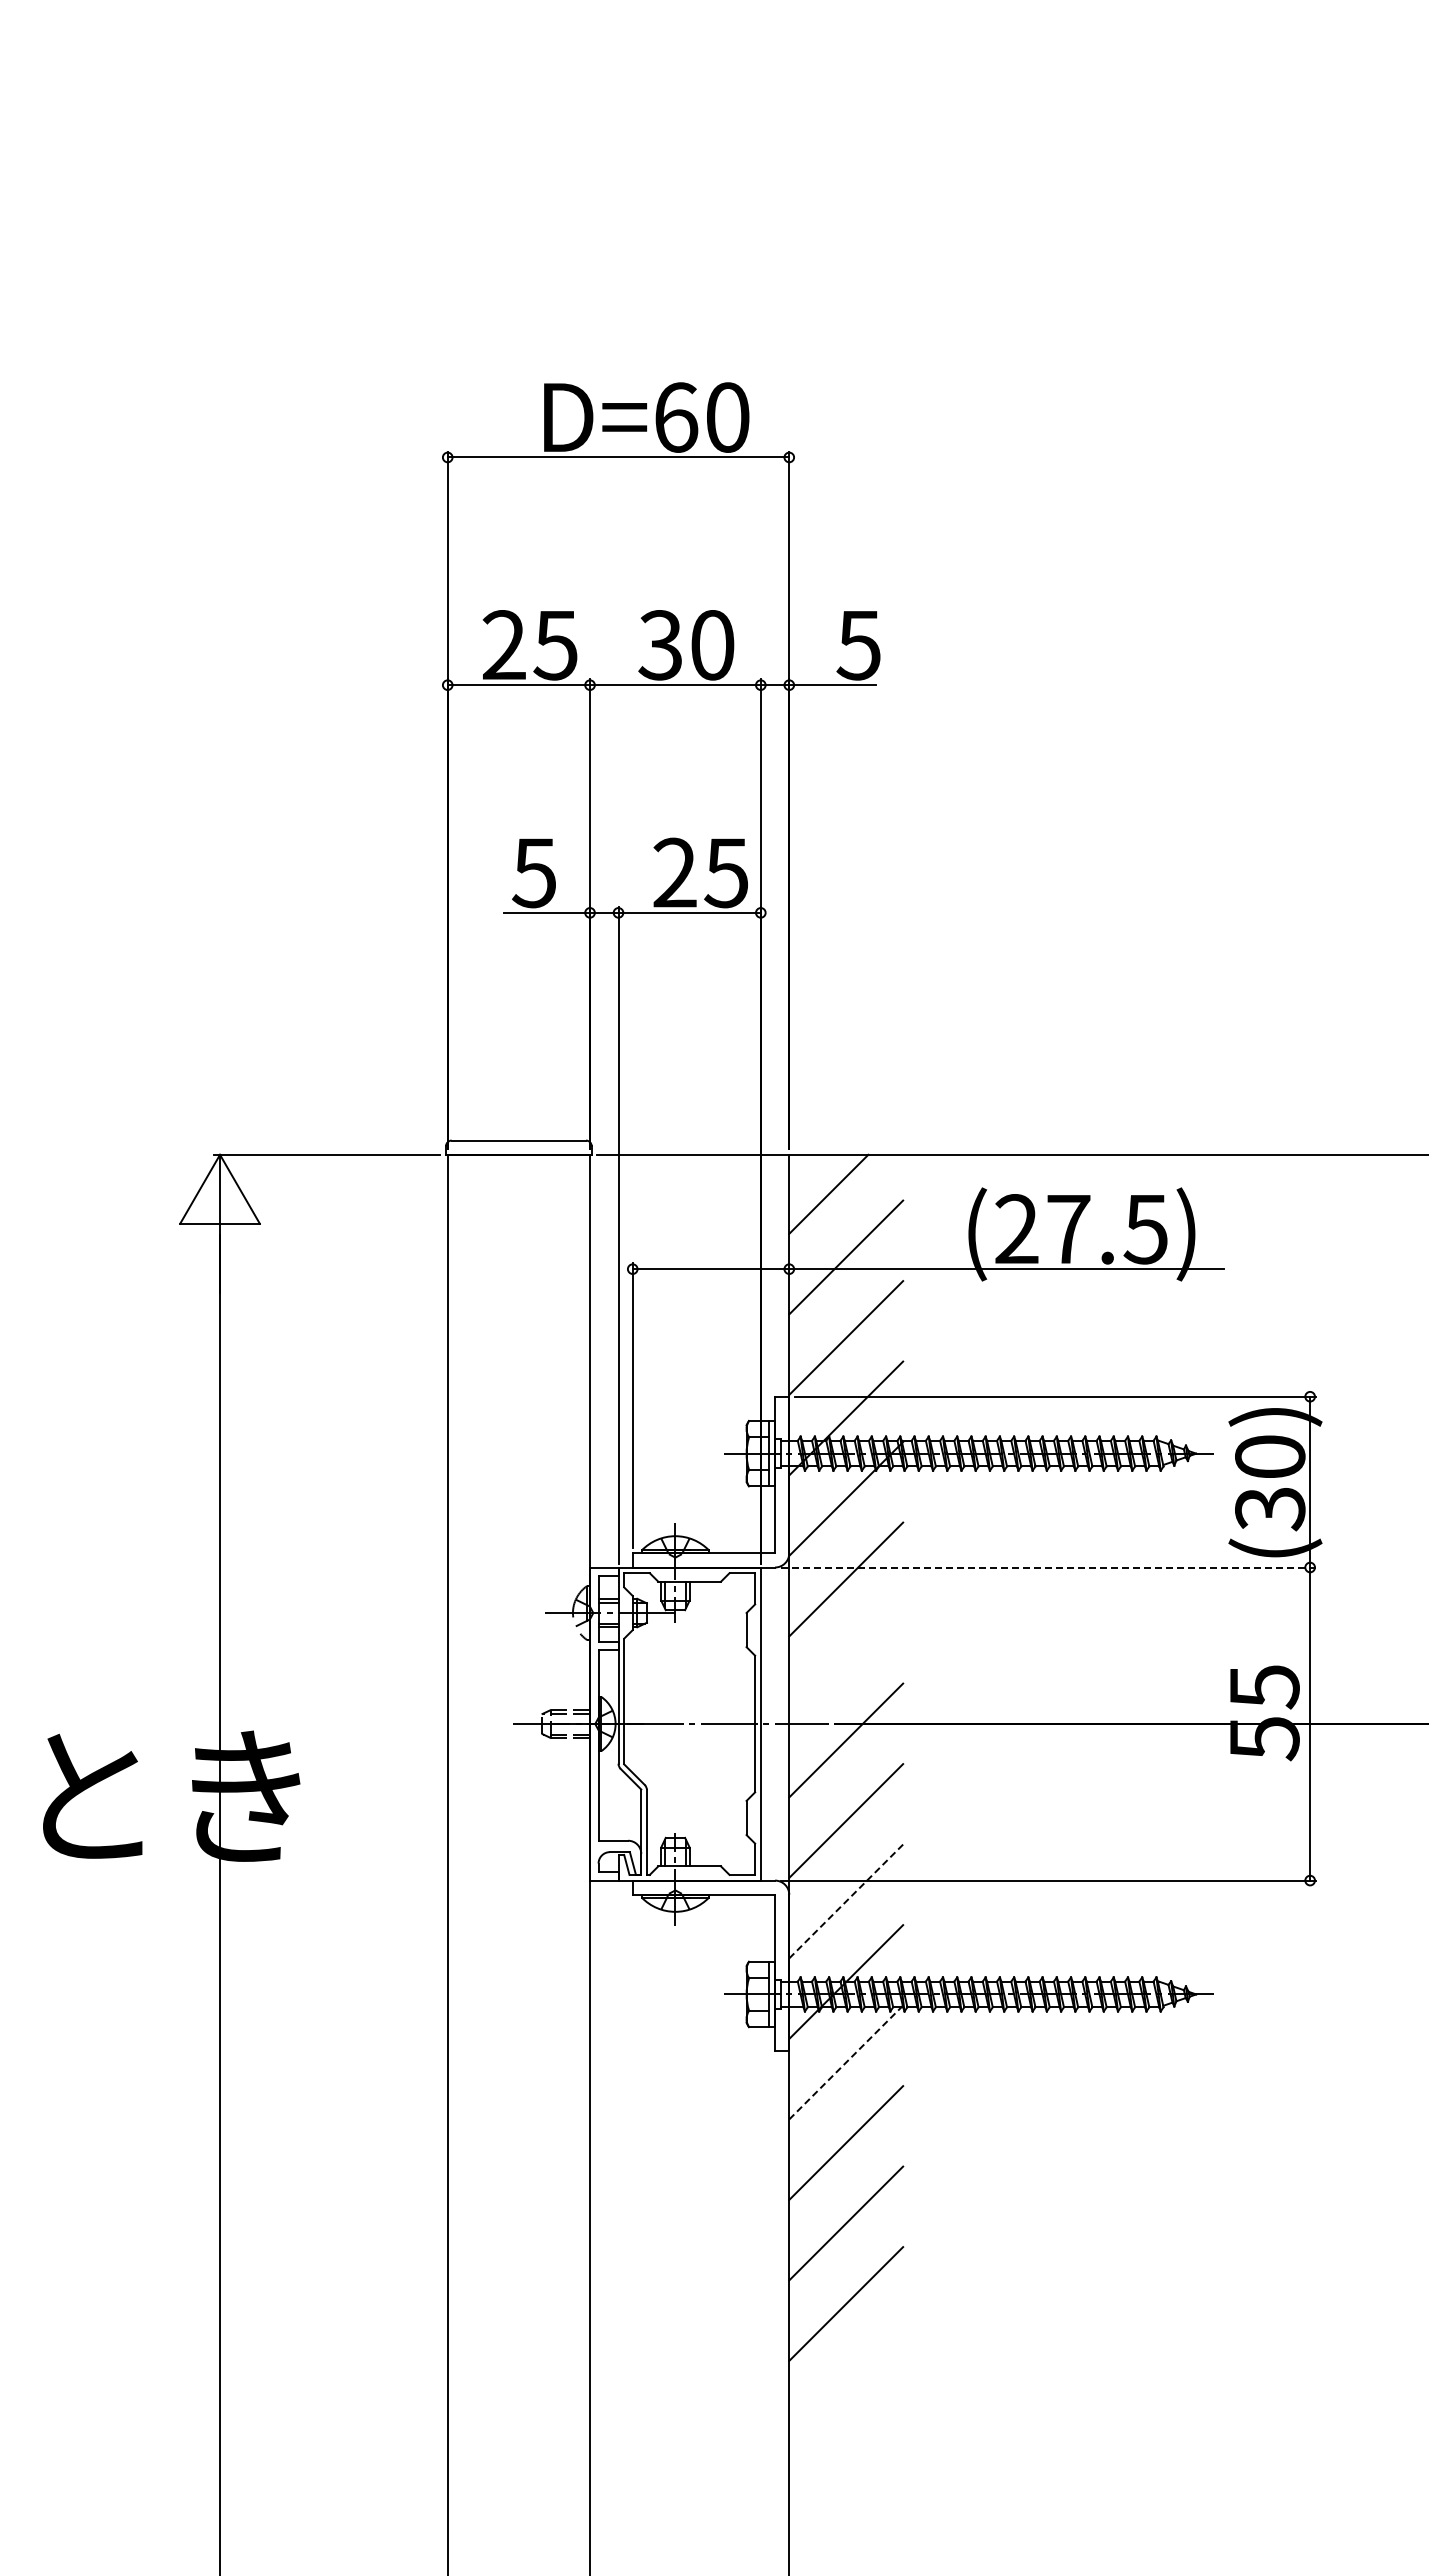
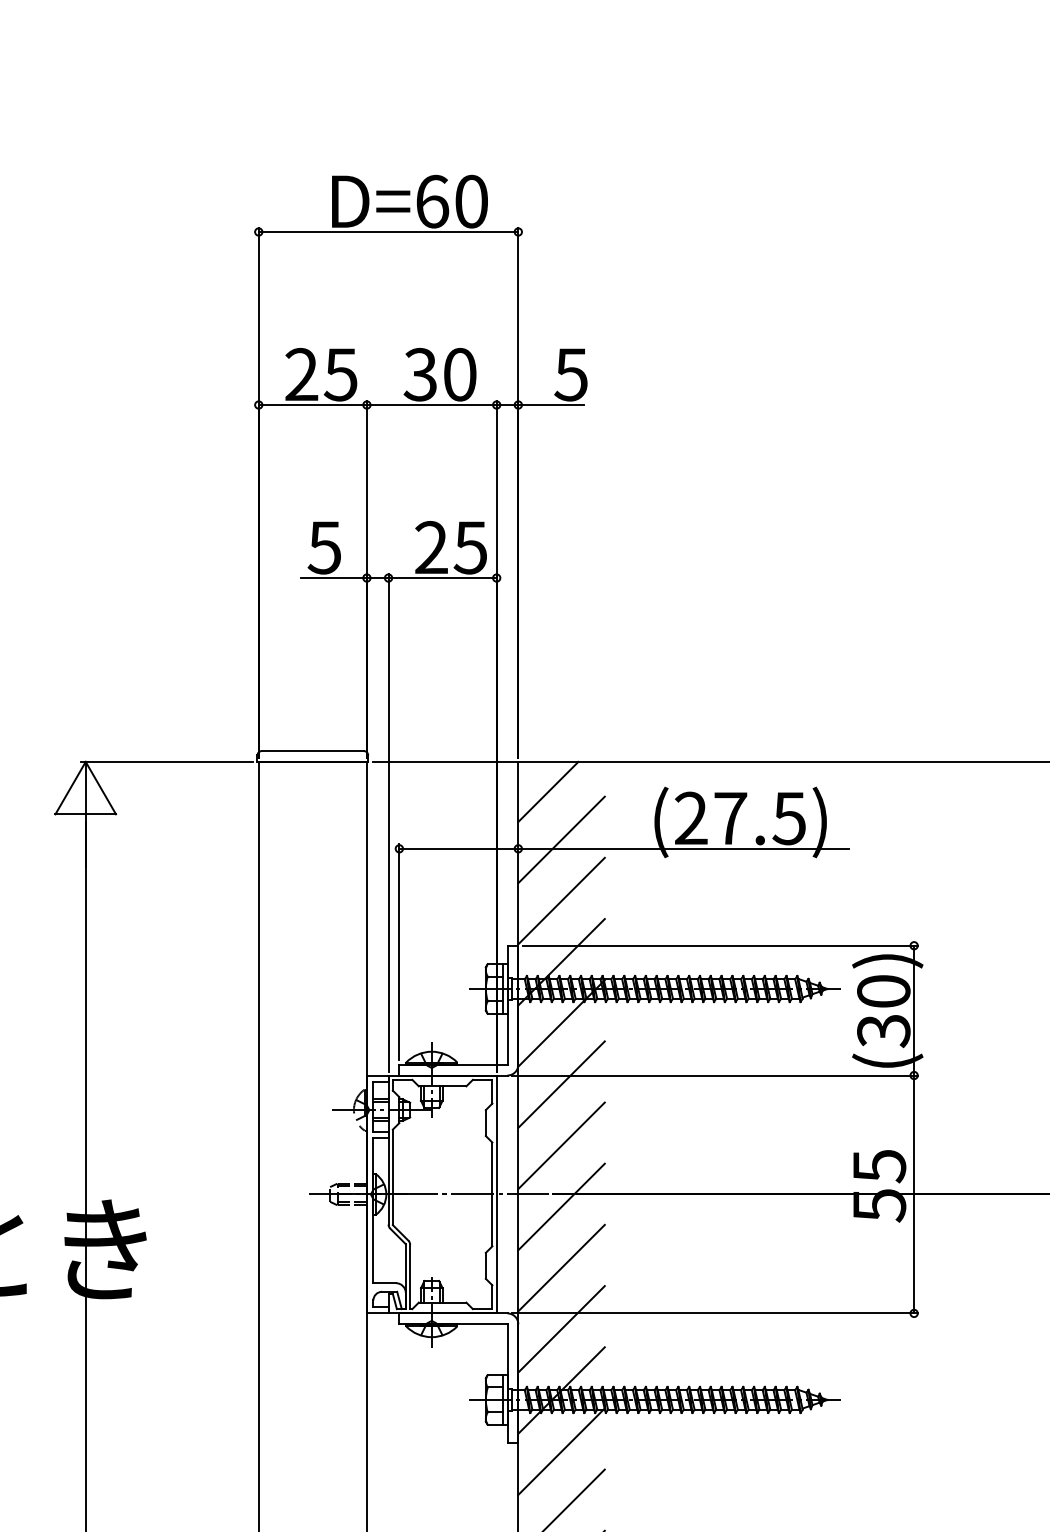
line: (1048, 1567) -> (715, 1075), dashed -> solid
line: (846, 1659) -> (561, 1145), added
line: (846, 1901) -> (561, 1329), dashed -> solid
line: (846, 2062) -> (561, 1451), dashed -> solid

